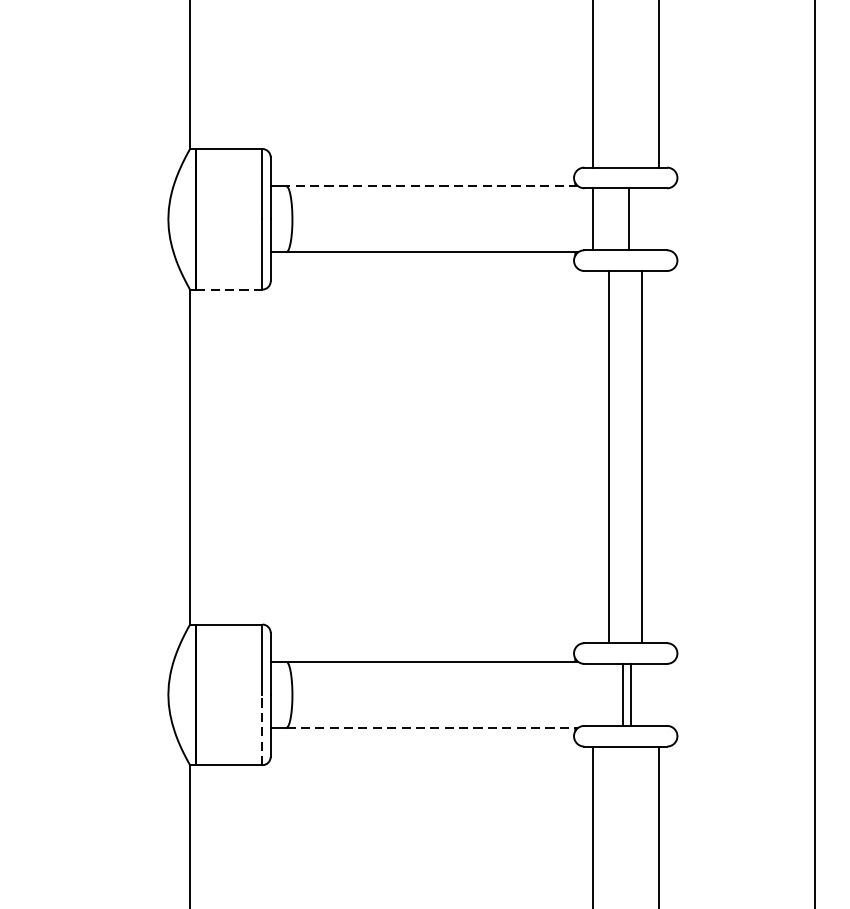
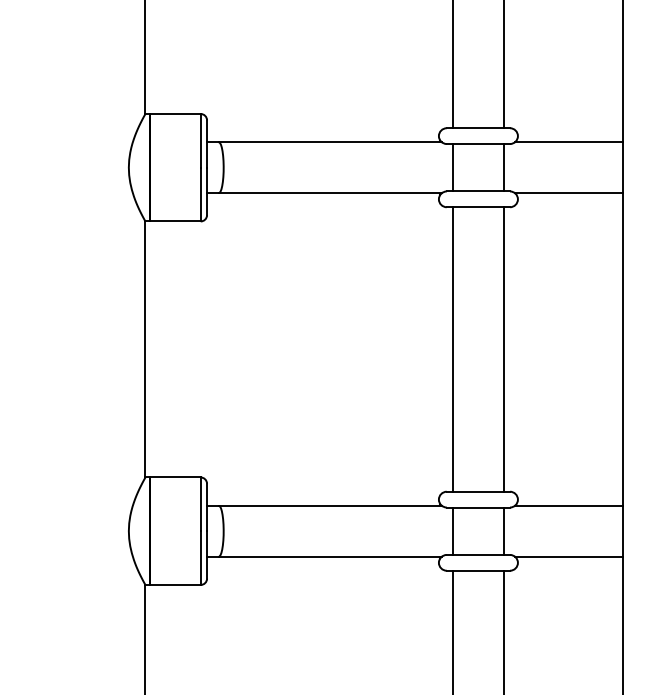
line: (432, 186) -> (330, 142), dashed -> solid
line: (743, 186) -> (568, 142), added
line: (628, 219) -> (503, 167), moved
line: (743, 253) -> (568, 193), added
line: (229, 289) -> (175, 221), dashed -> solid
line: (608, 457) -> (503, 349), moved
line: (642, 457) -> (453, 349), moved
line: (743, 661) -> (568, 505), added
line: (623, 693) -> (453, 530), moved
line: (631, 693) -> (503, 530), moved
line: (432, 727) -> (330, 556), dashed -> solid
line: (743, 727) -> (568, 556), added
line: (262, 730) -> (200, 558), dashed -> solid

